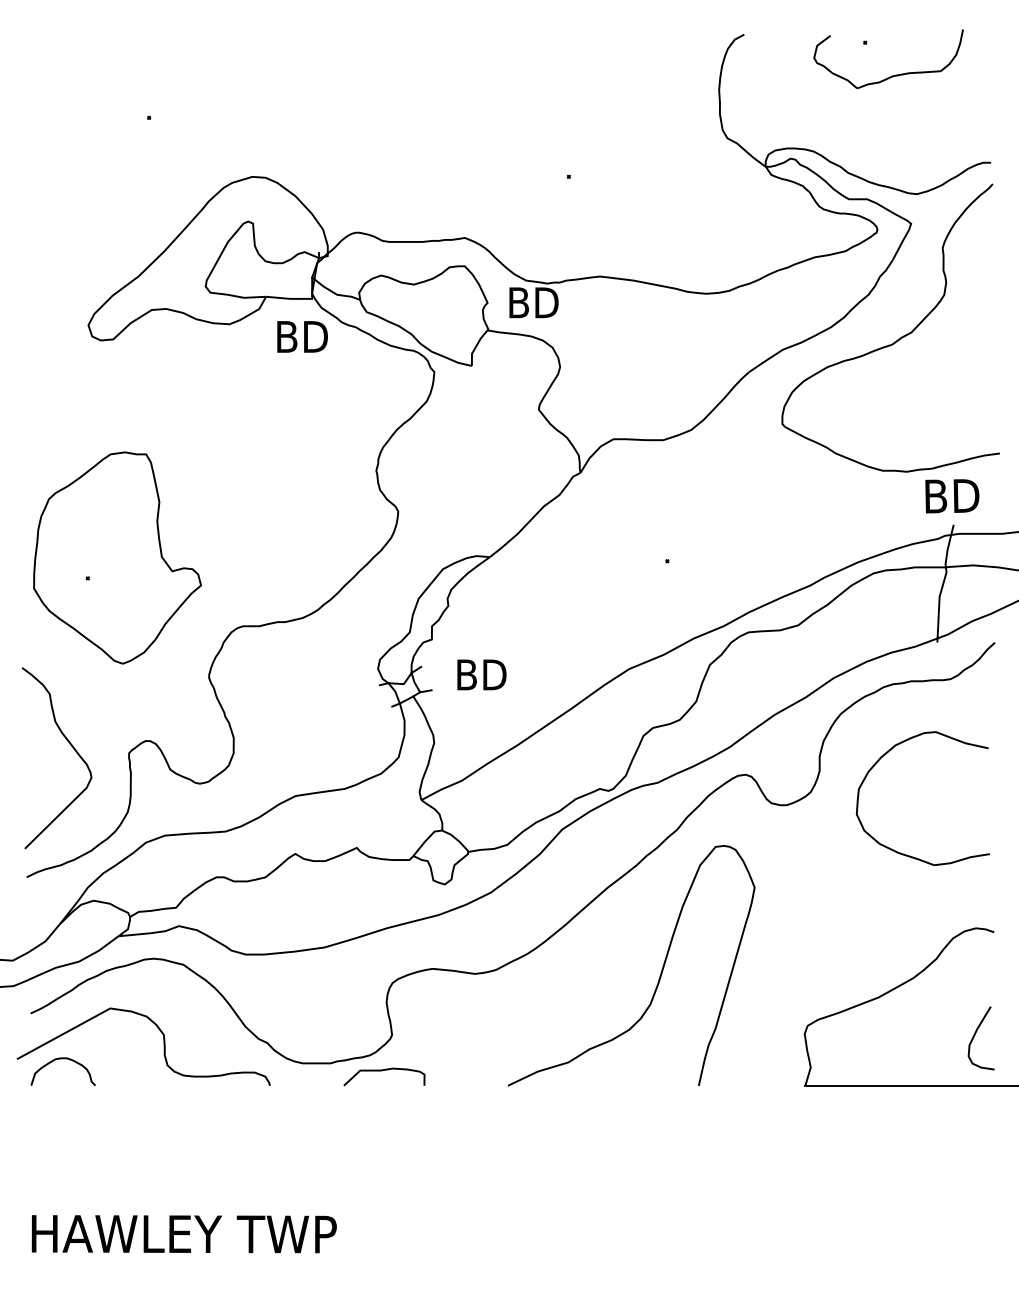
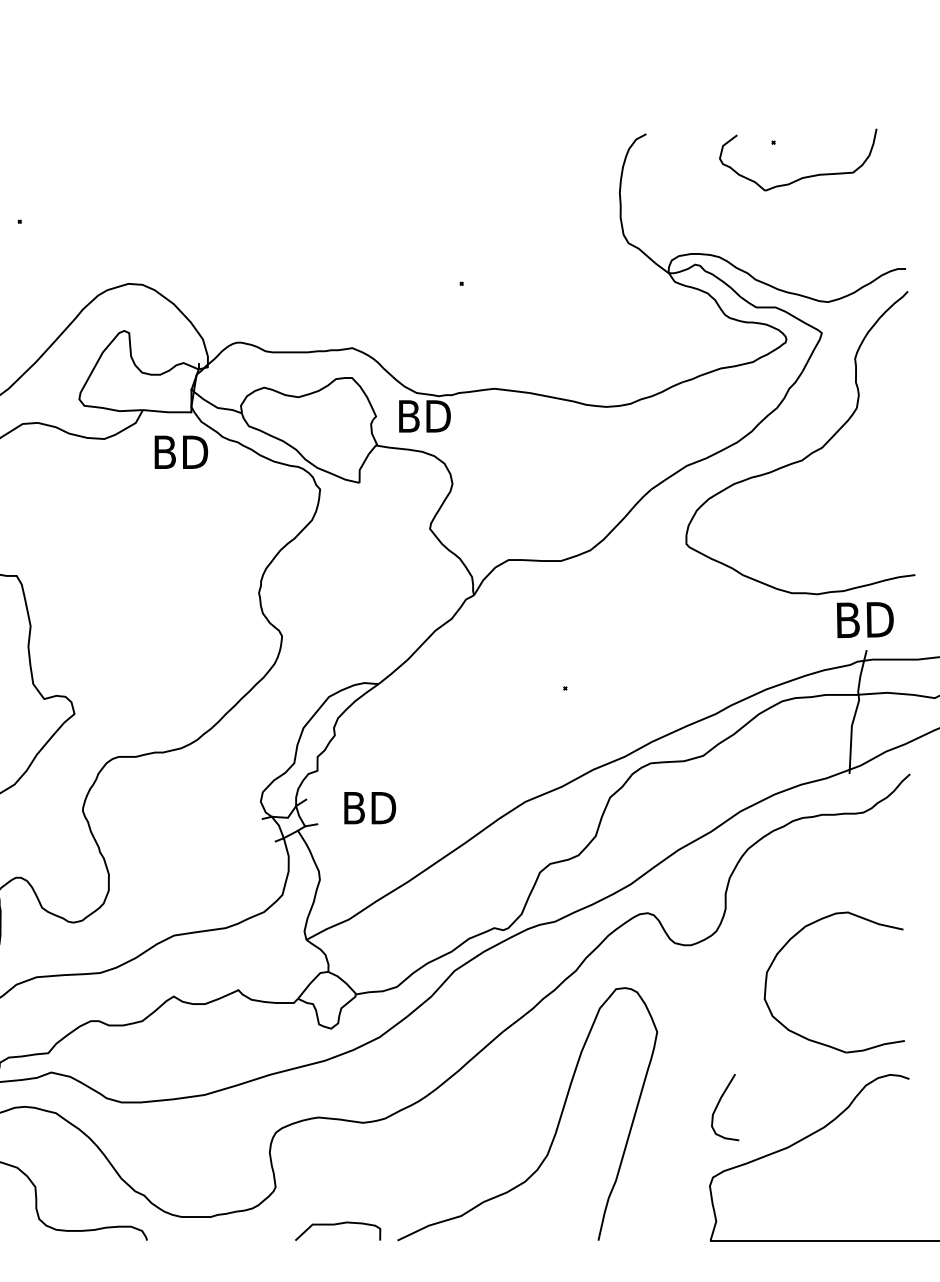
part: (885, 755) -> (794, 937), moved
curve: (975, 1035) -> (719, 1104), moved
curve: (382, 1071) -> (336, 1225), moved

